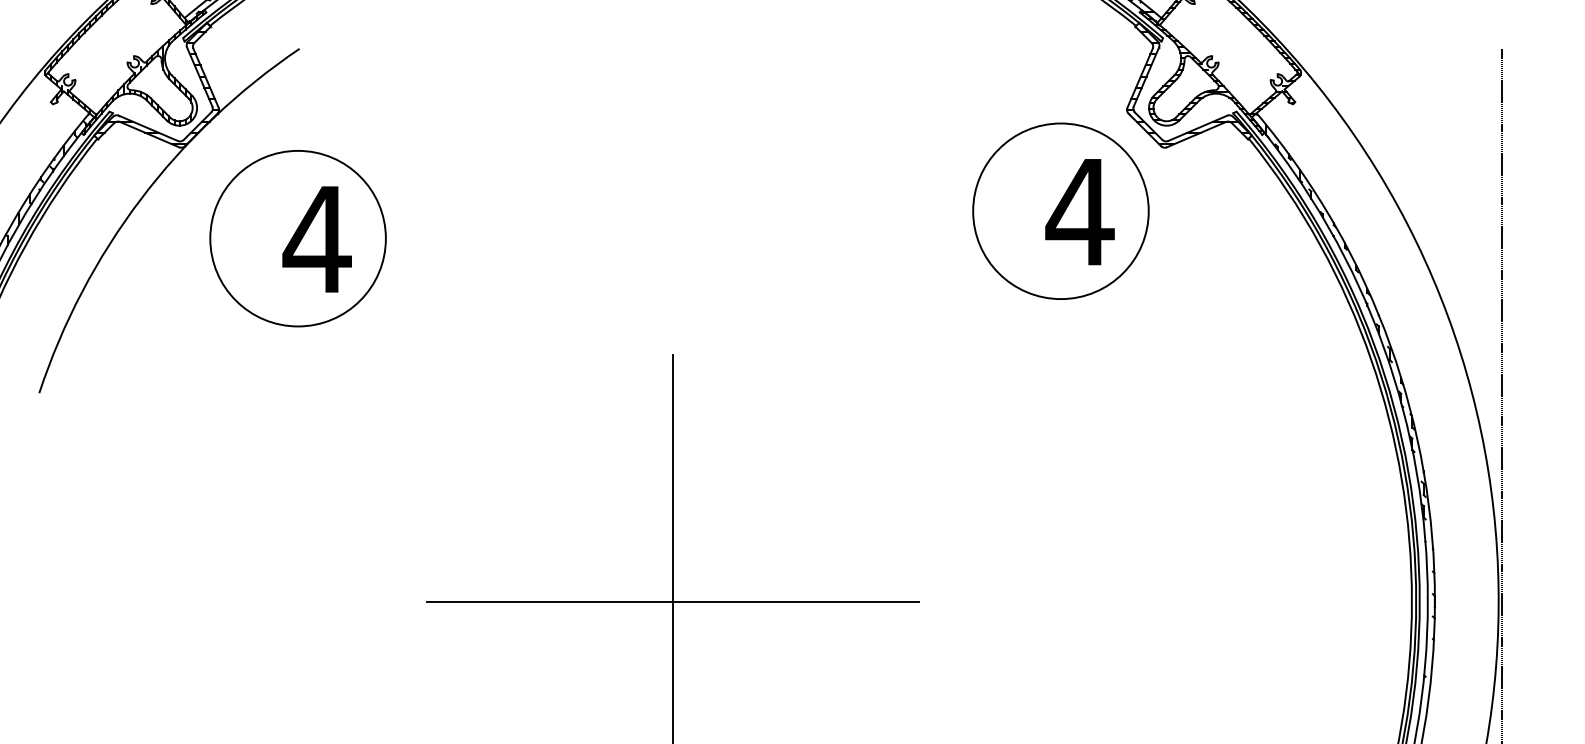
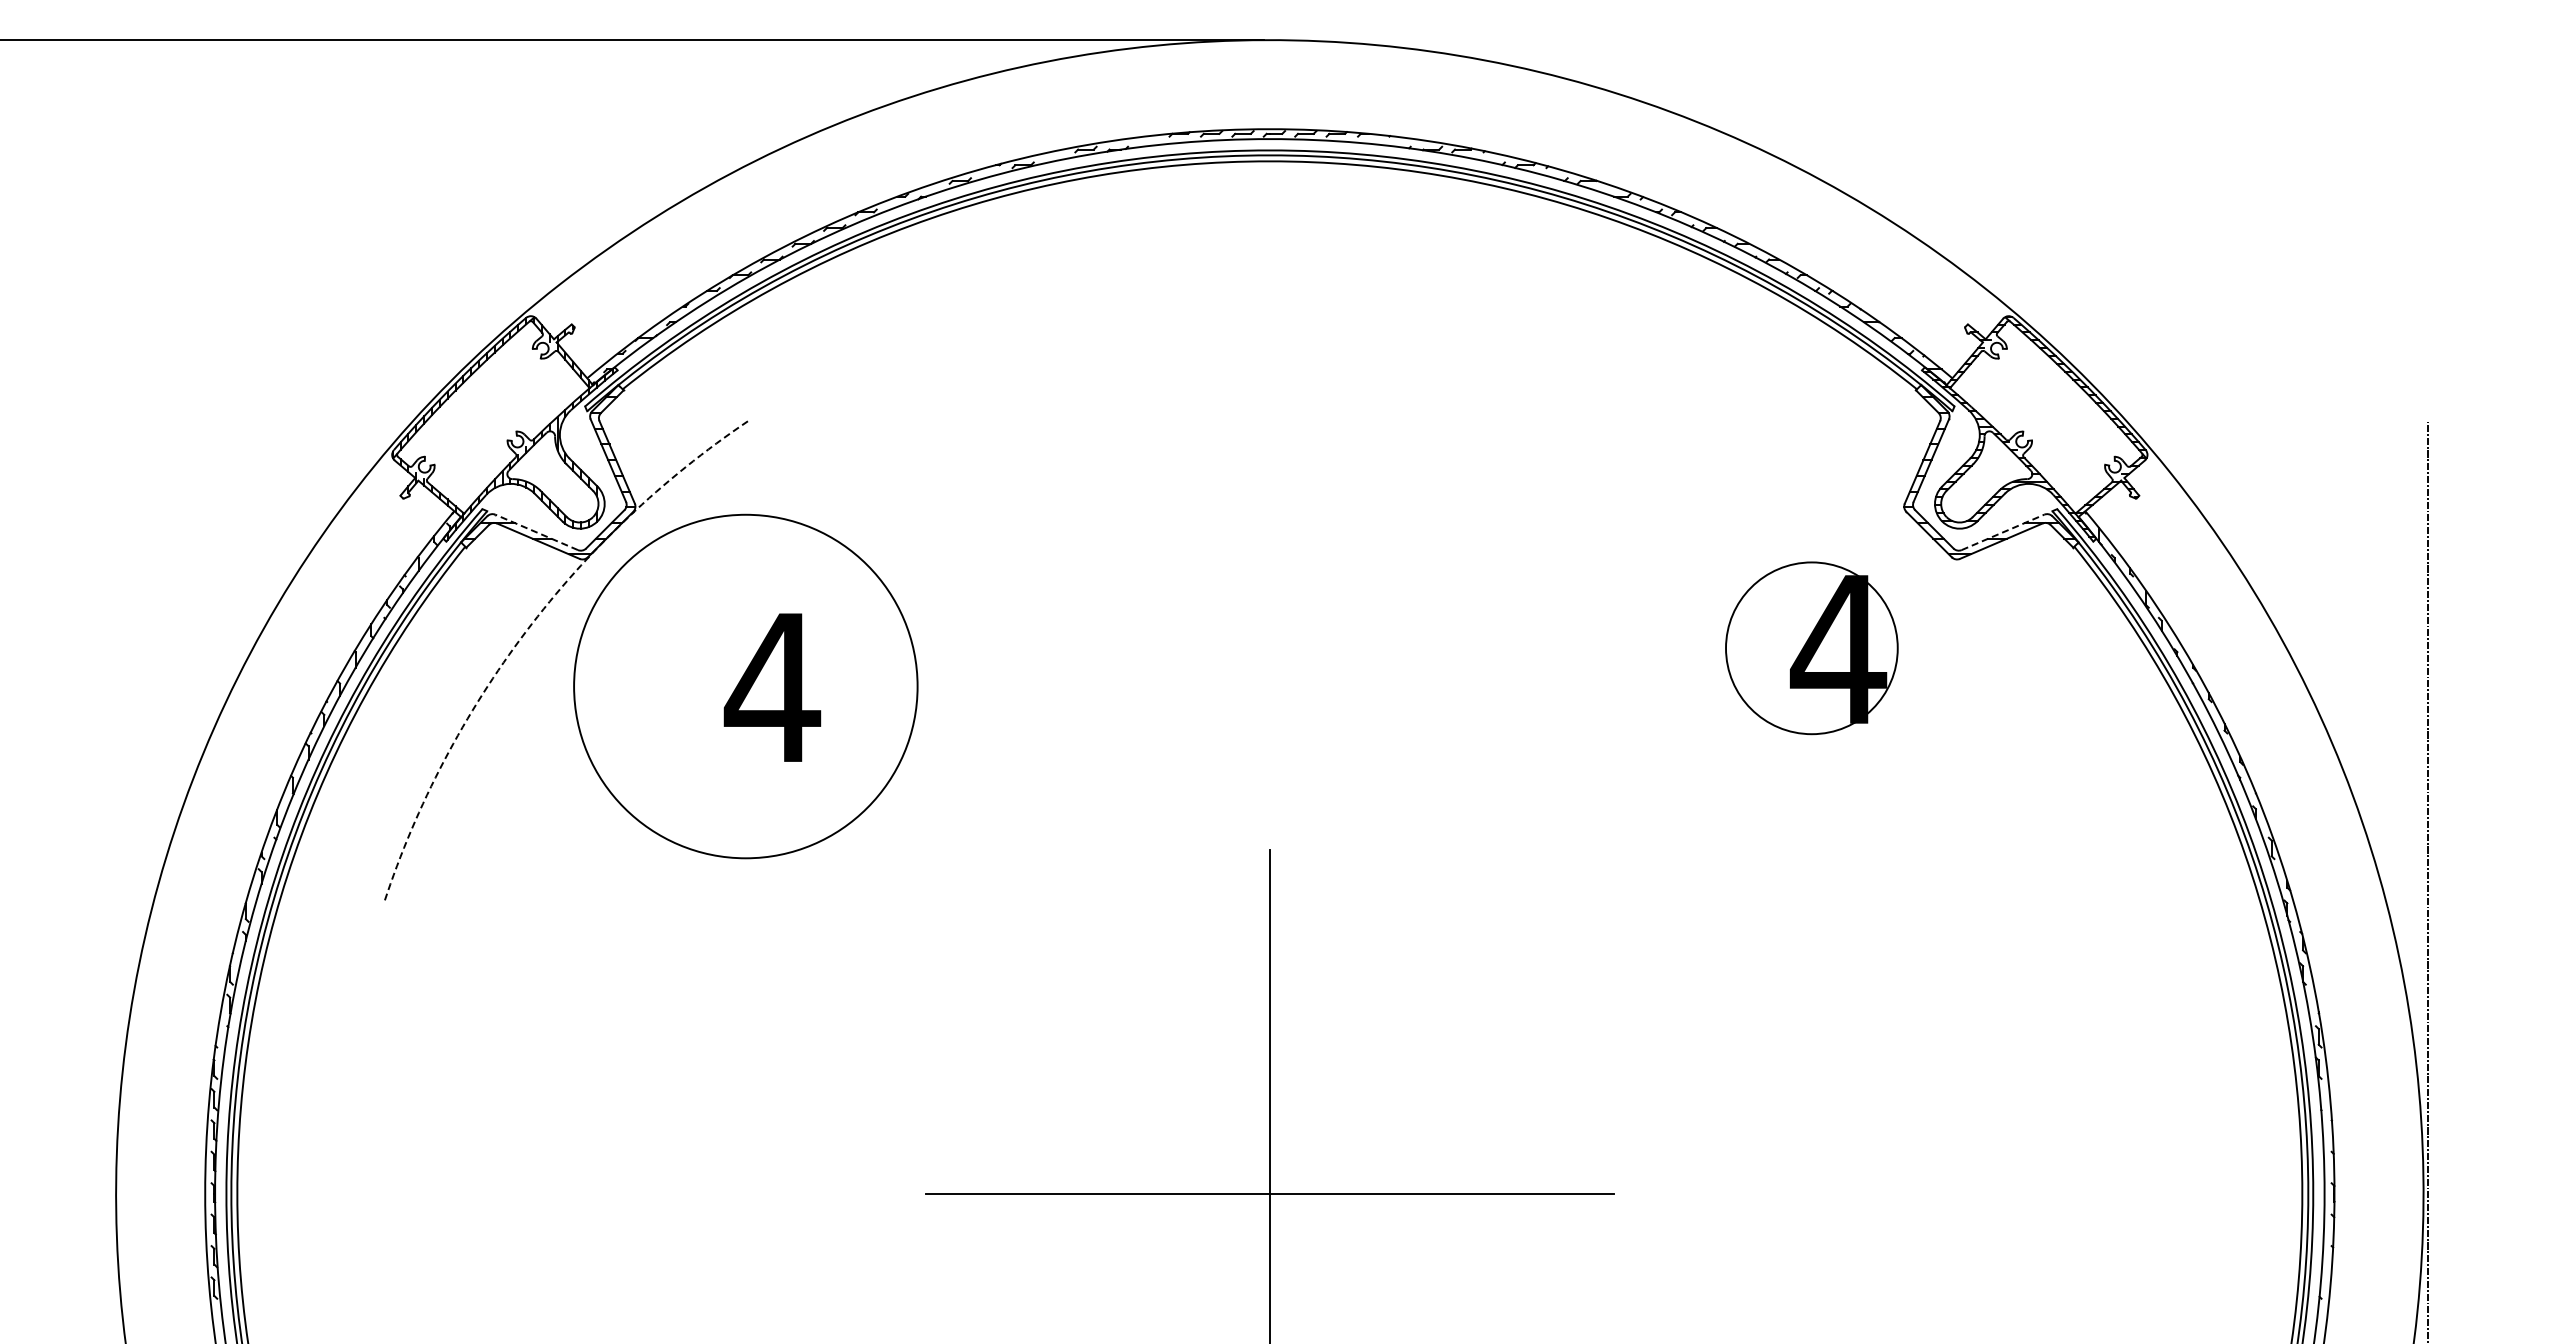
line: (148, 128) -> (536, 532), solid -> dashed
line: (1197, 128) -> (2002, 532), solid -> dashed
arc: (141, 199) -> (526, 631), solid -> dashed
circle: (1060, 211) -> (1811, 648), size x0.7
circle: (297, 238) -> (745, 686), size x1.4

